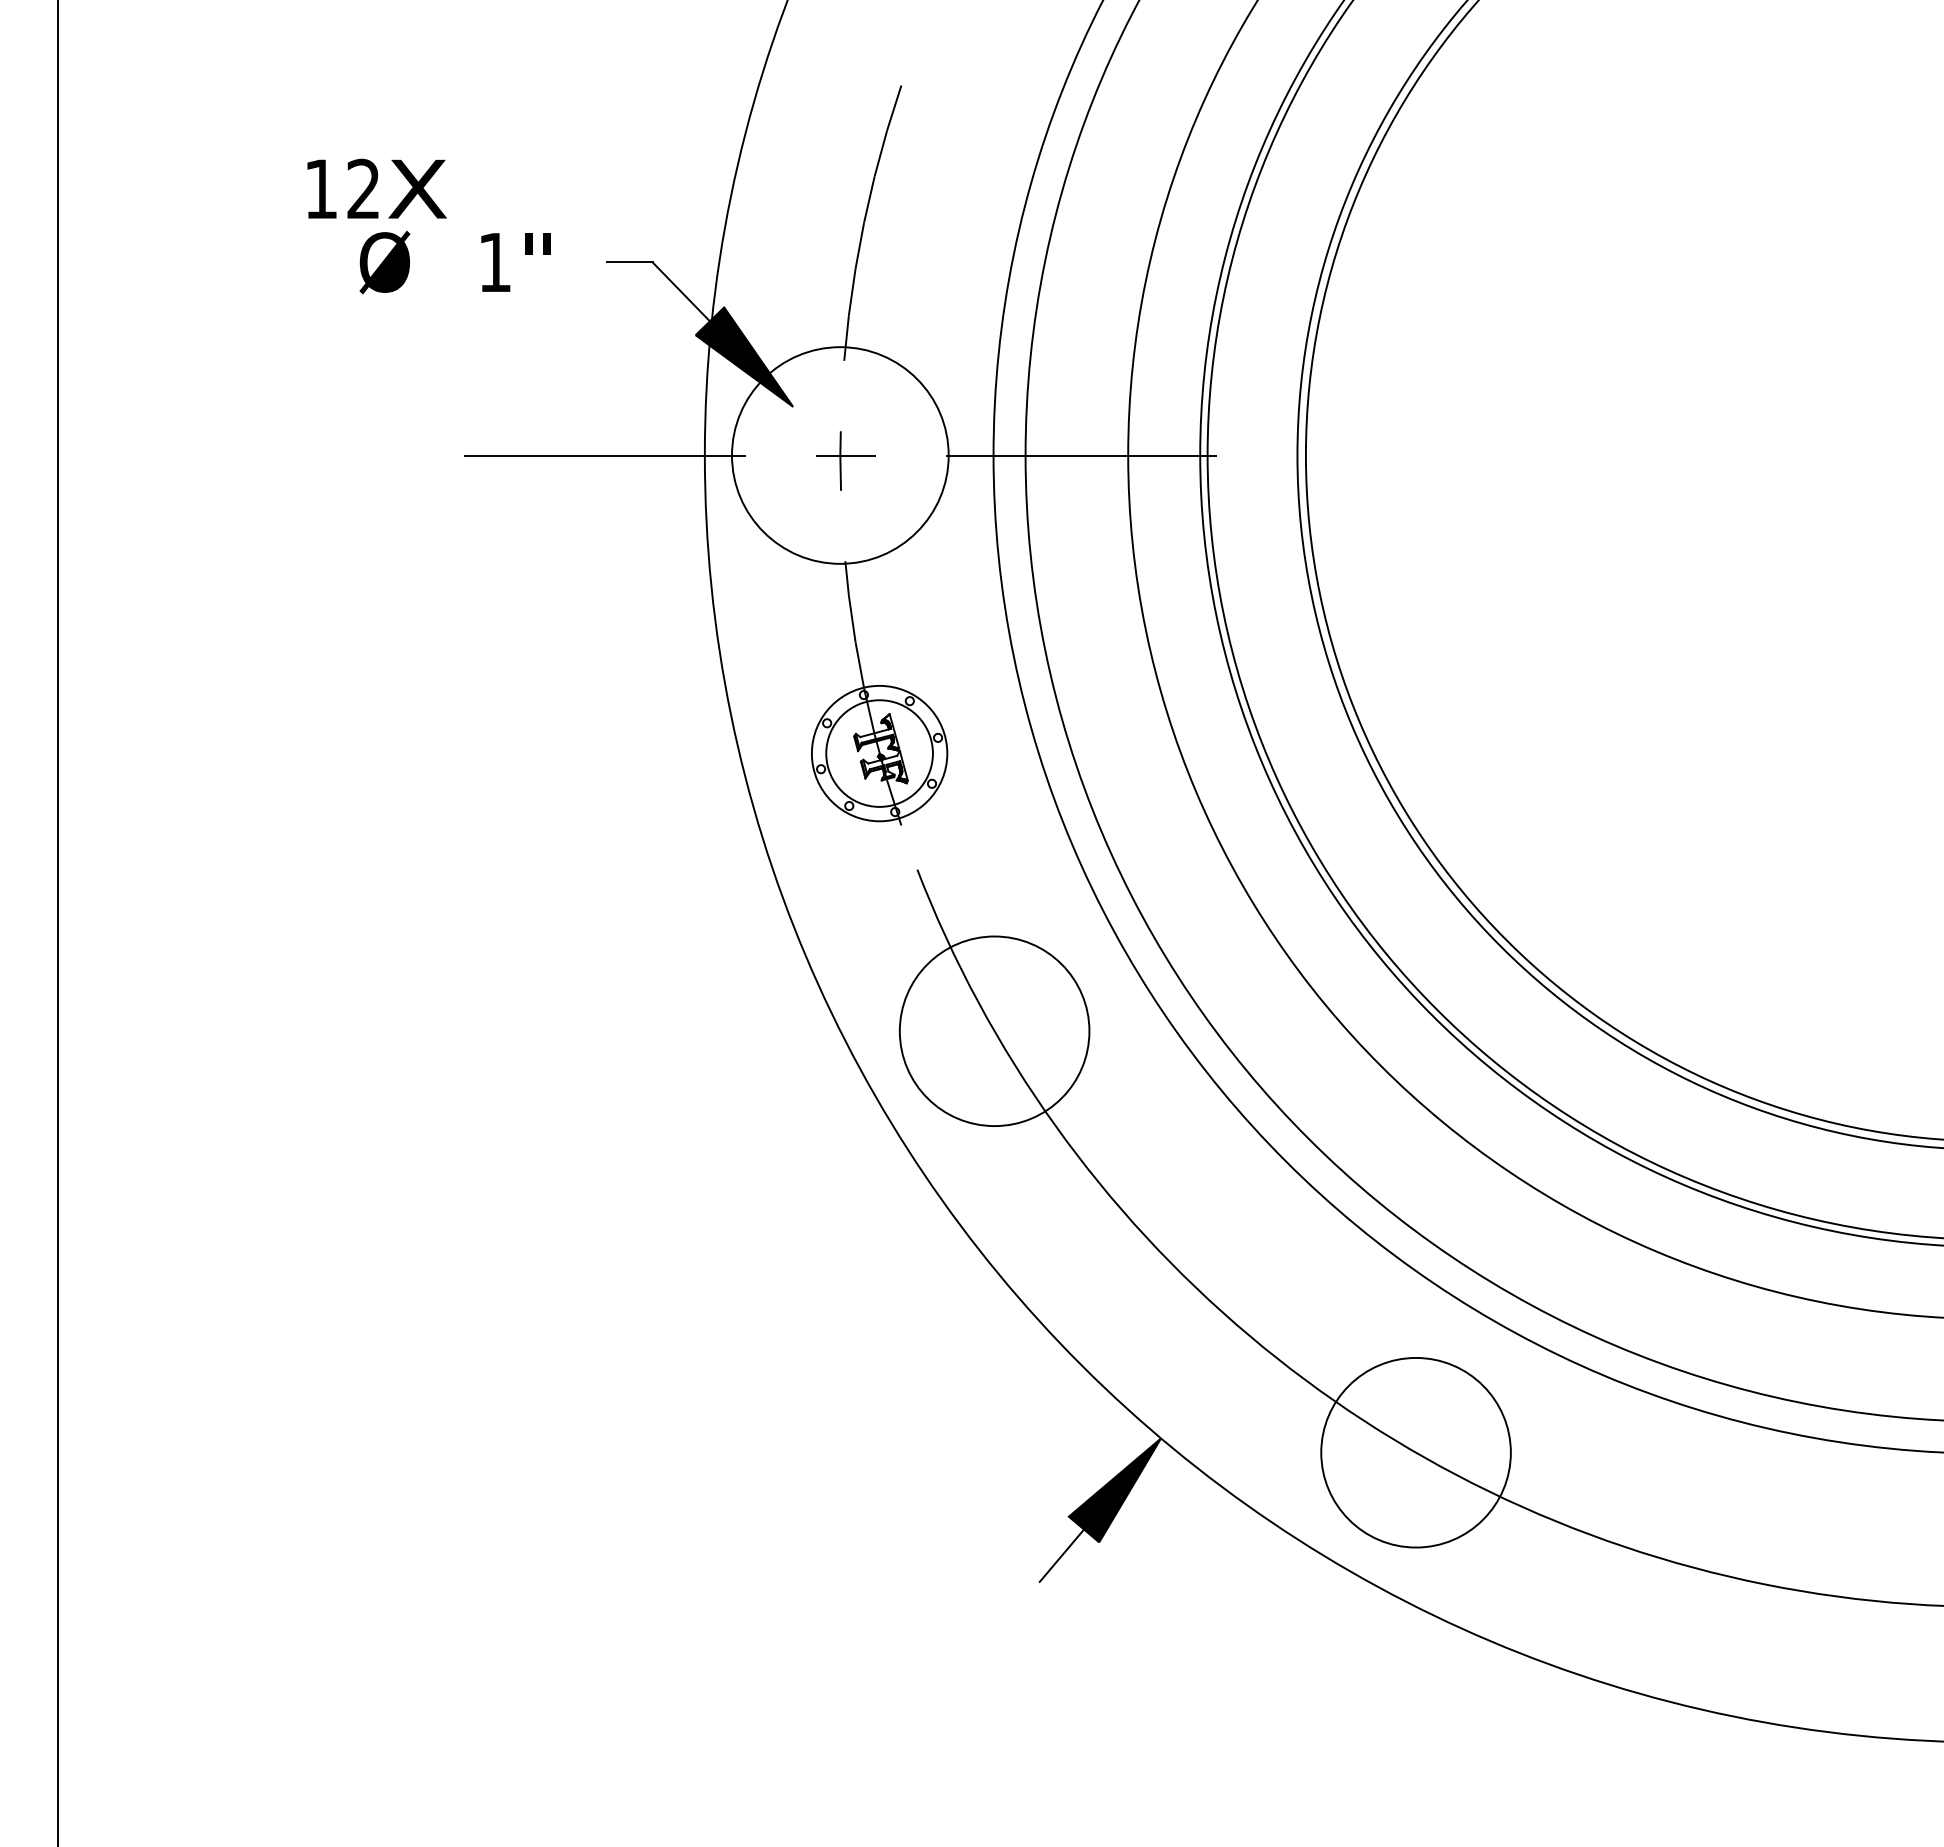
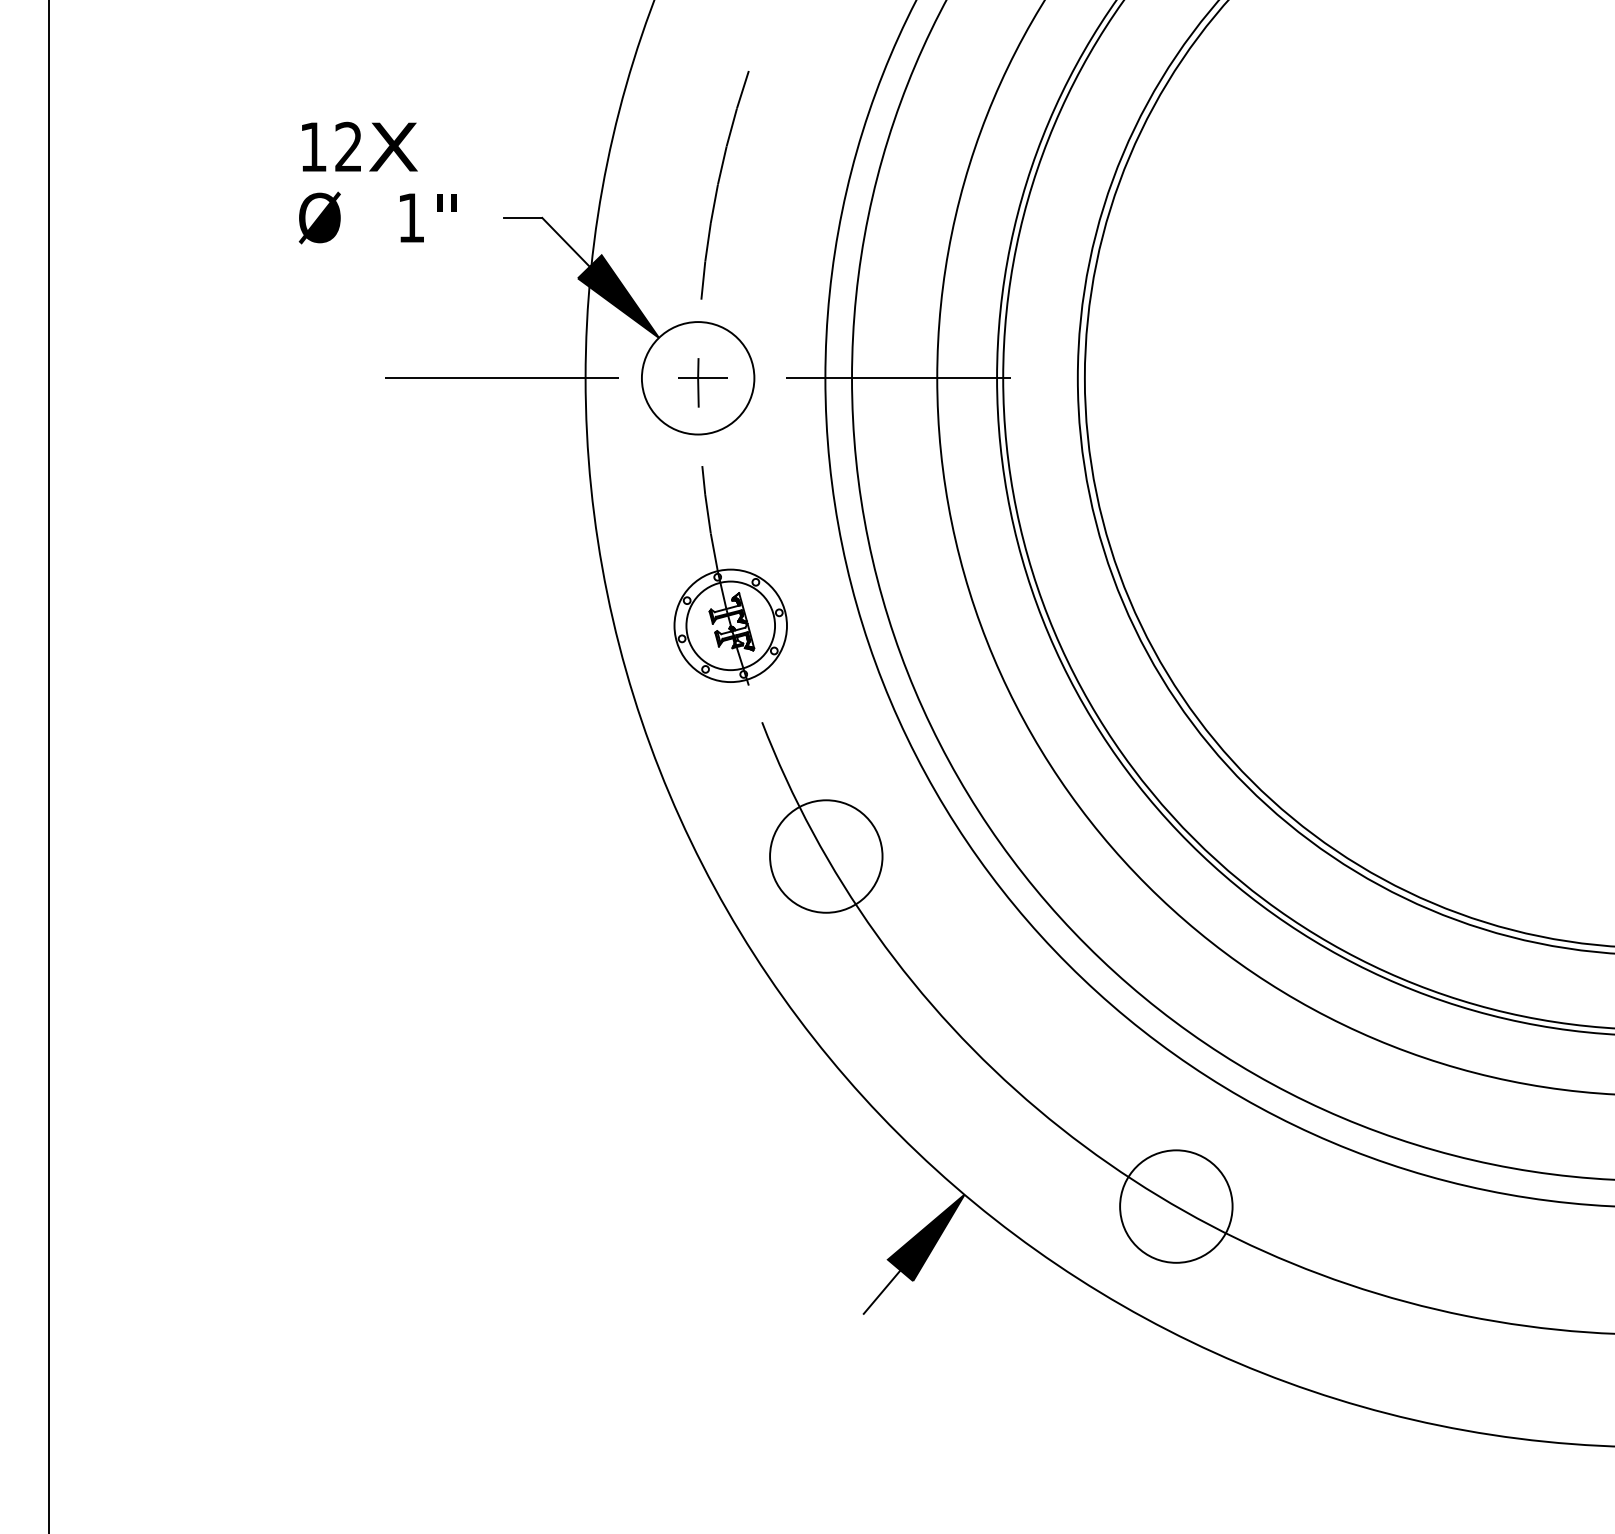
text: (376, 188) -> (359, 146), moved
circle: (840, 455) -> (698, 378), size x0.62
circle: (994, 1031) -> (826, 856), size x0.71
circle: (1415, 1452) -> (1175, 1206), size x0.71

